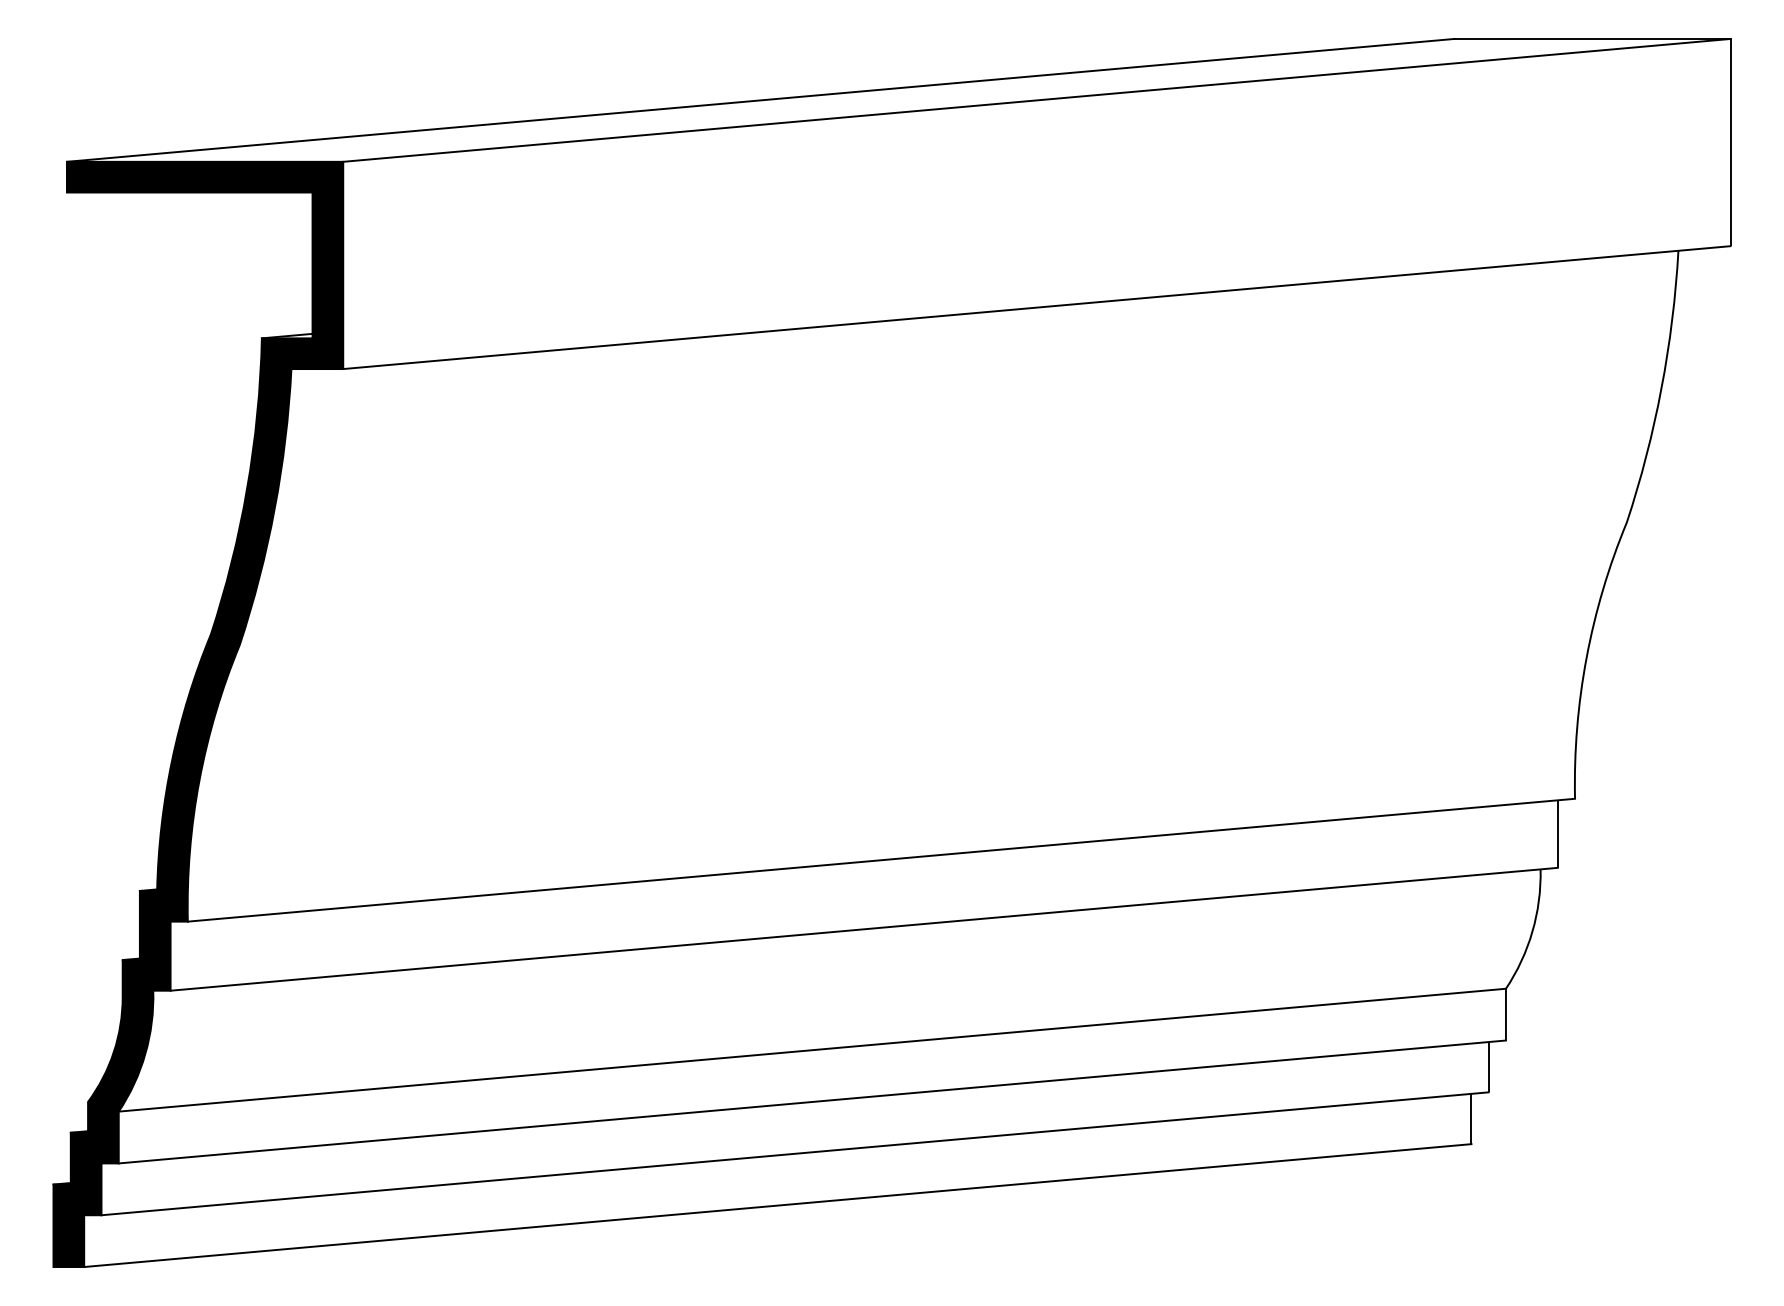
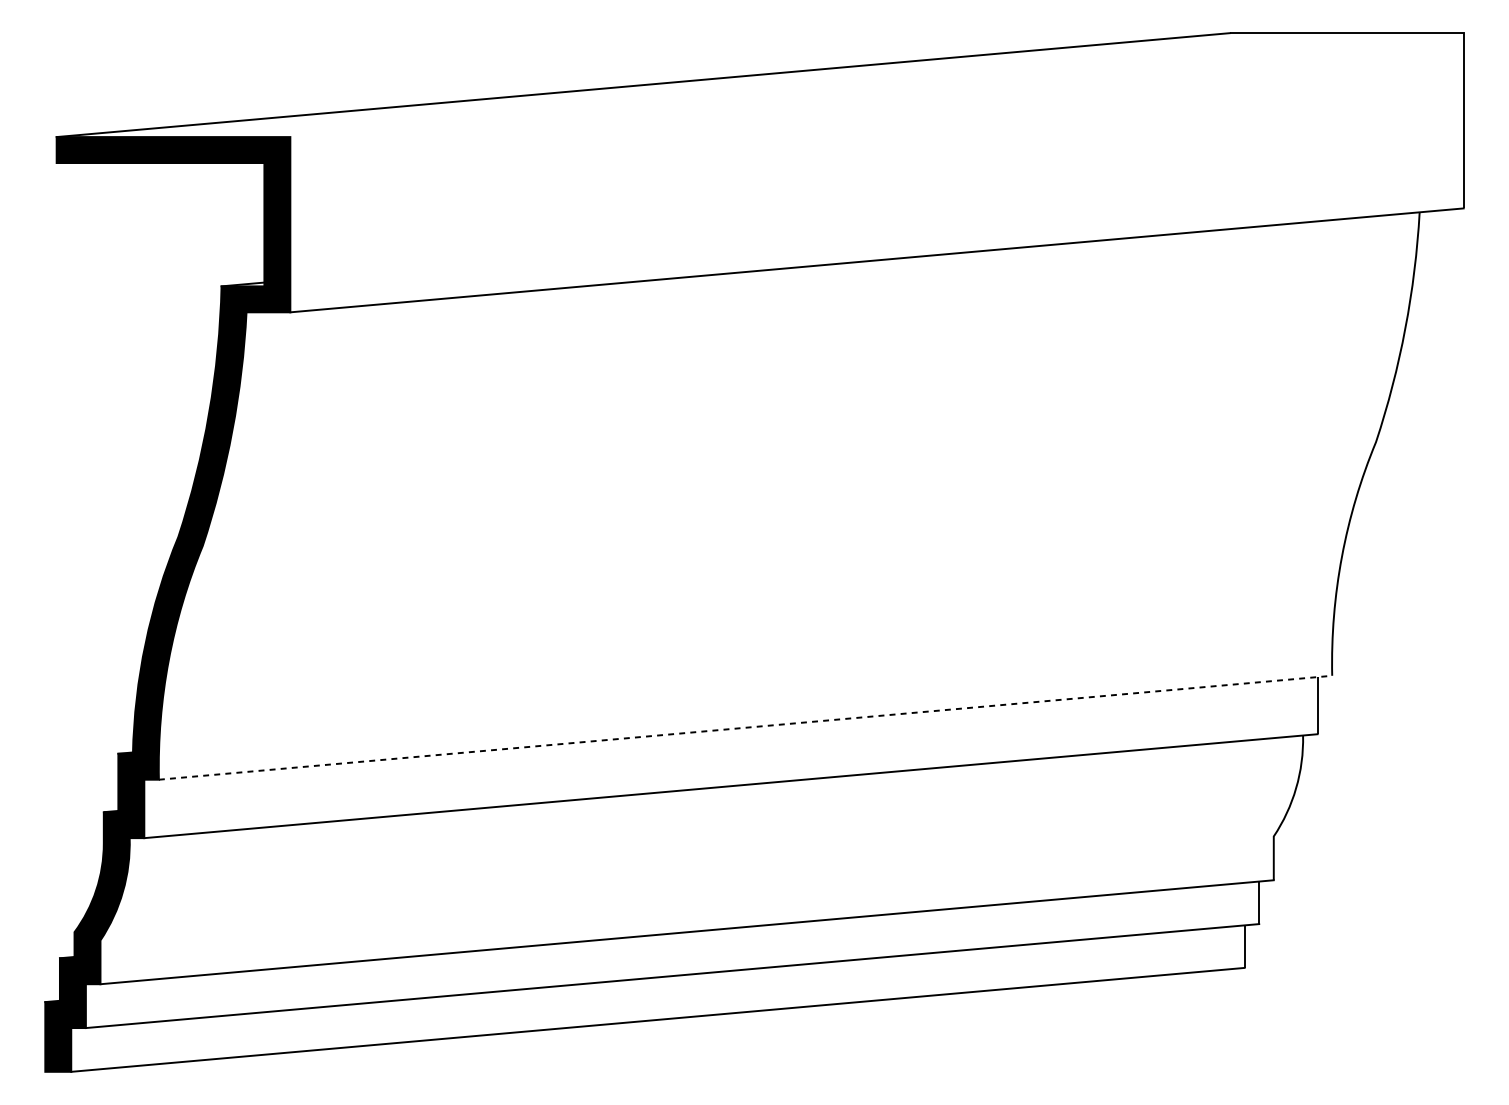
line: (1036, 99) -> (876, 84), removed
line: (881, 860) -> (745, 728), solid -> dashed
line: (811, 1049) -> (686, 887), removed

